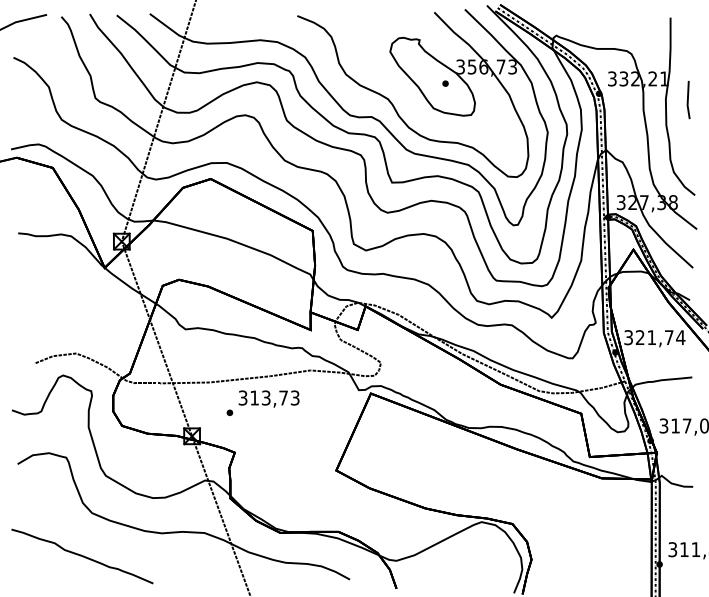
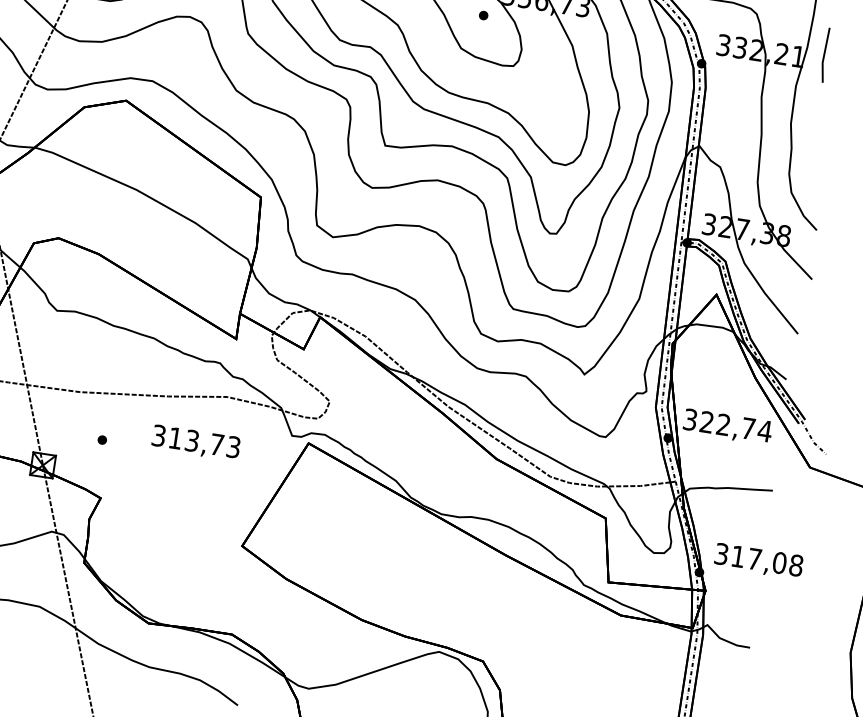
line: (688, 100) -> (825, 55), moved
text: (651, 337) -> (723, 424), 321,74 -> 322,74
text: (268, 398) -> (195, 442), moved

